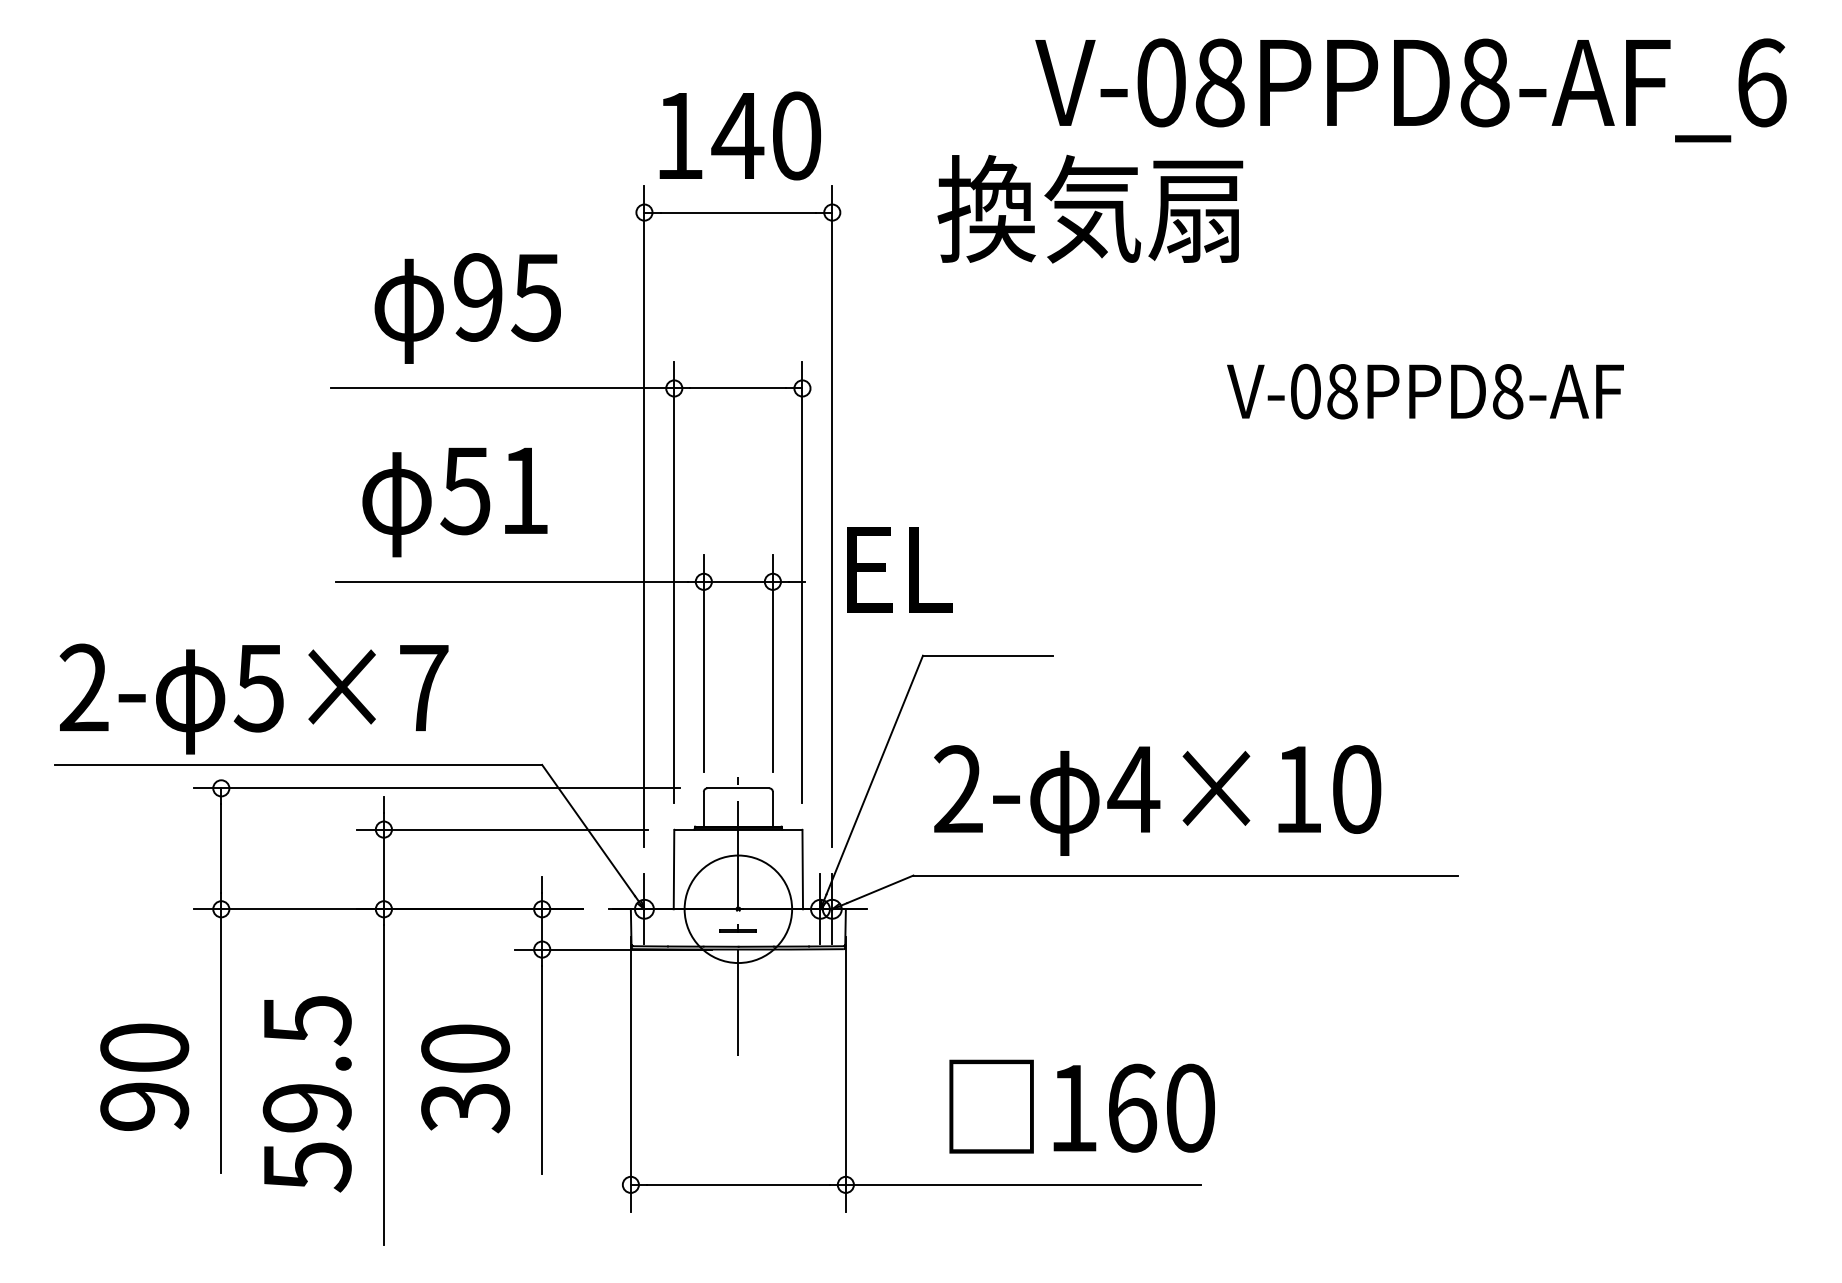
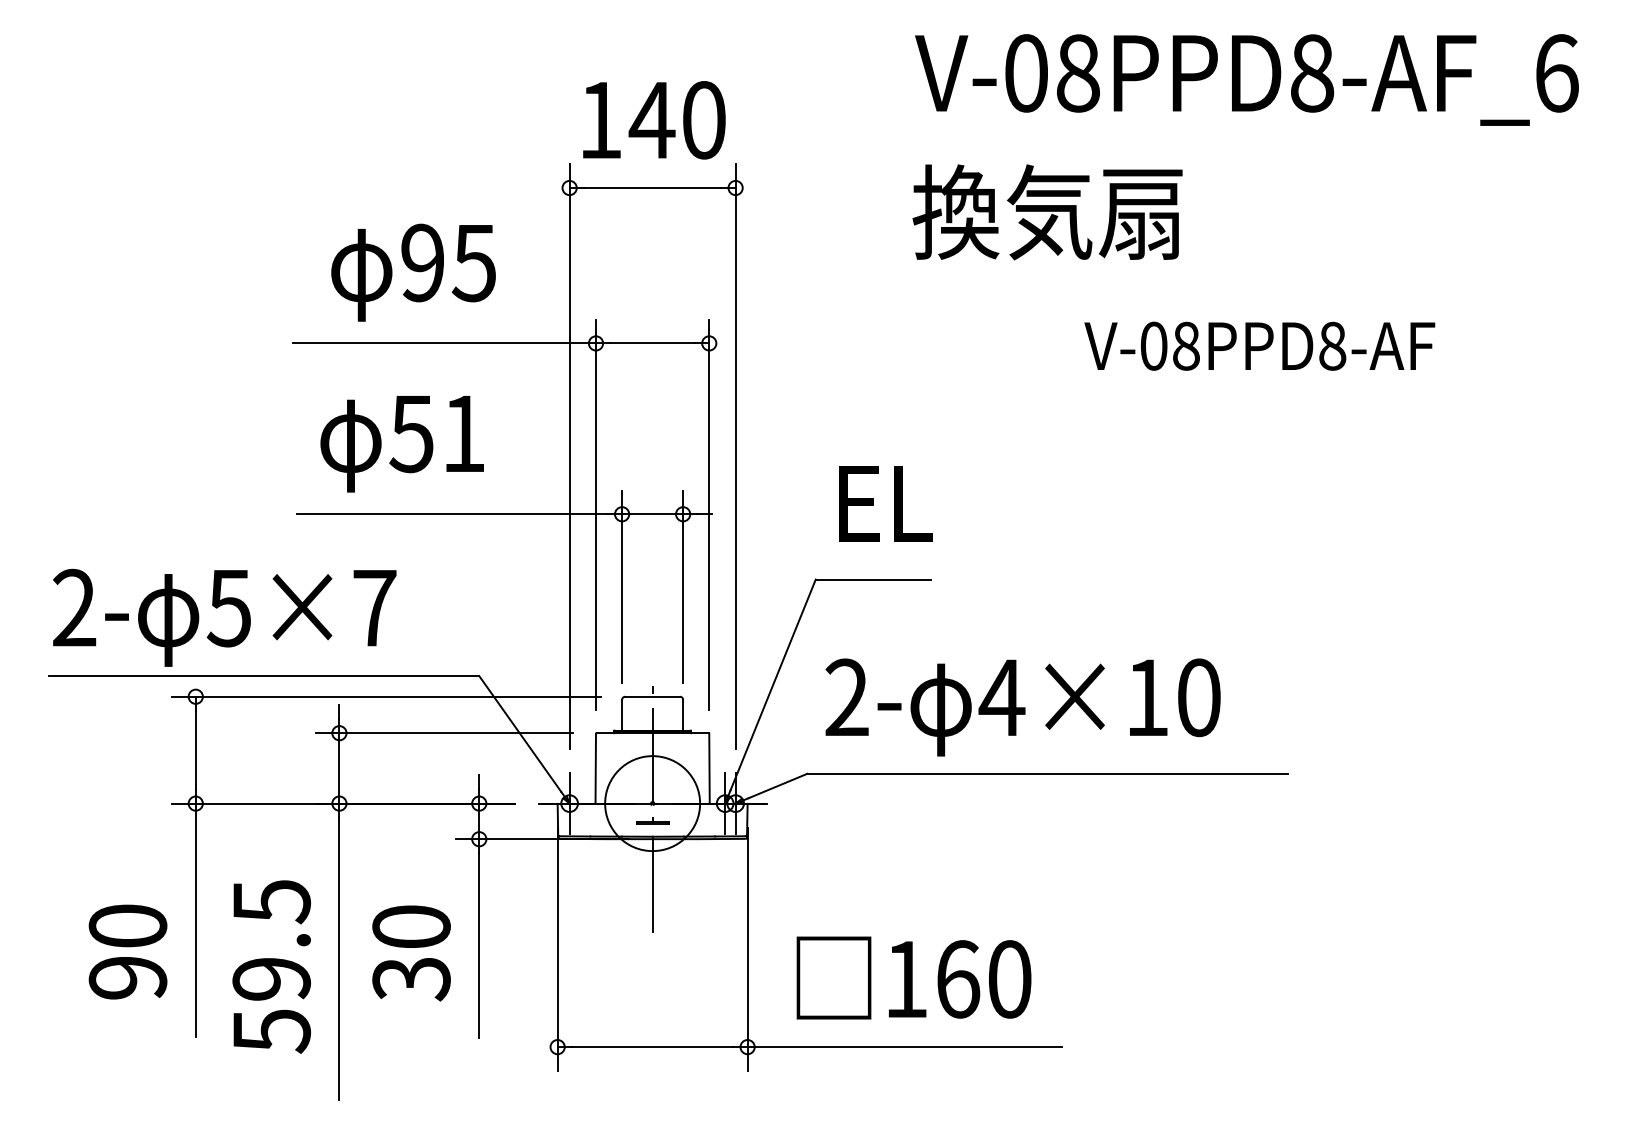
text: (1090, 208) -> (1047, 211), moved
text: (899, 569) -> (886, 503), moved
text: (1081, 1106) -> (913, 977), moved

